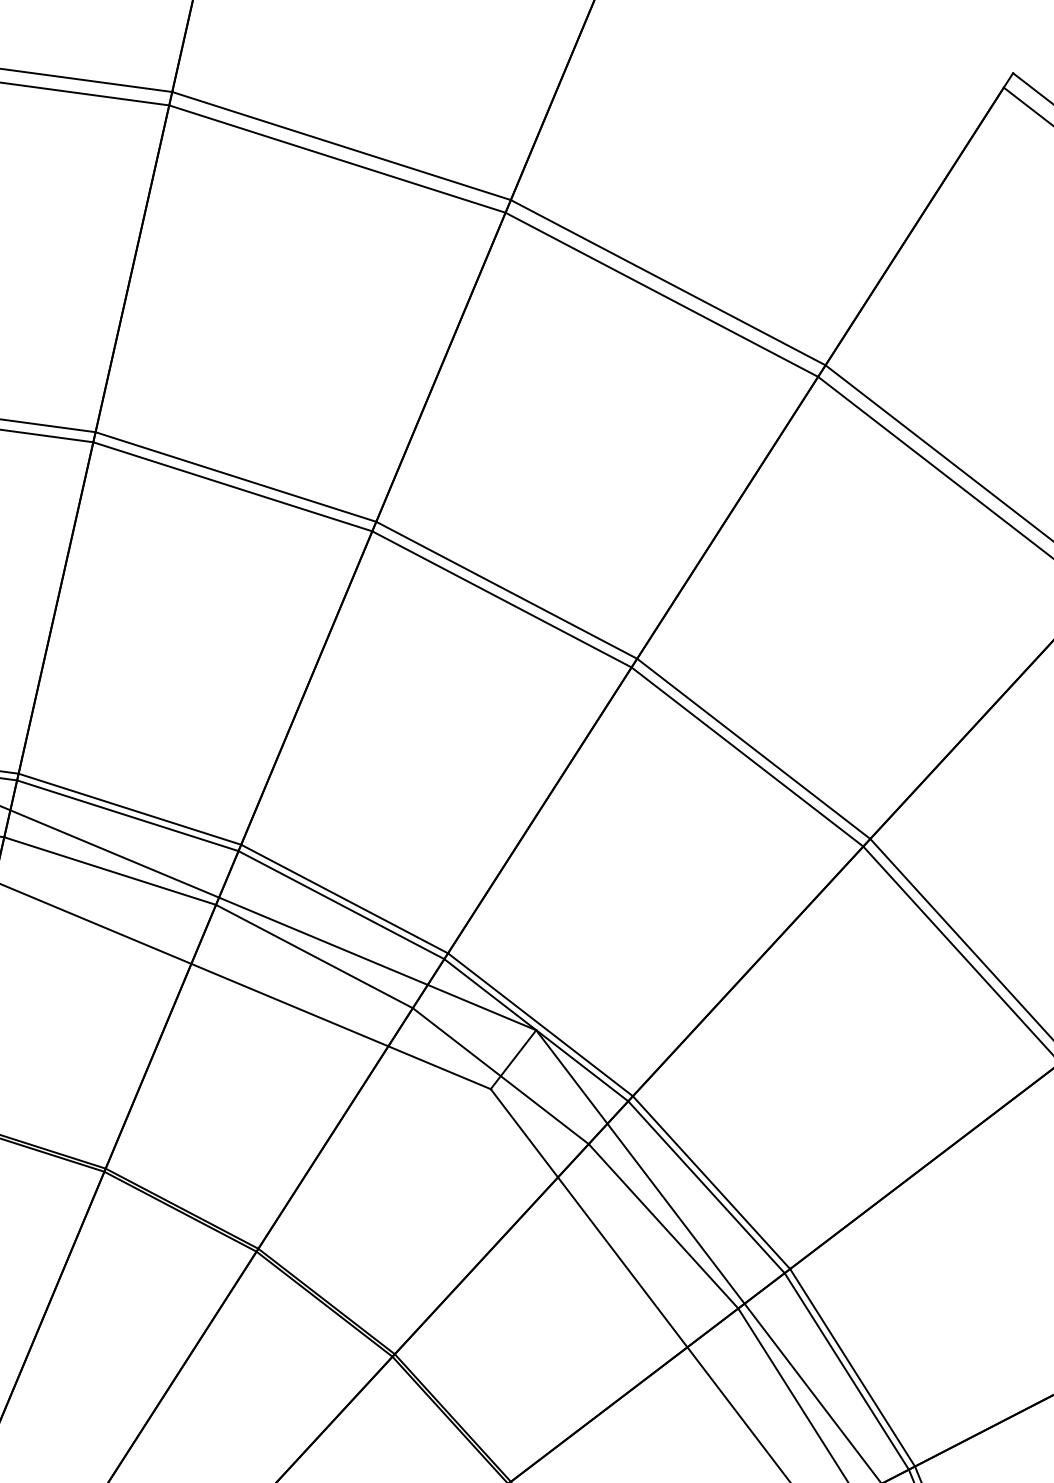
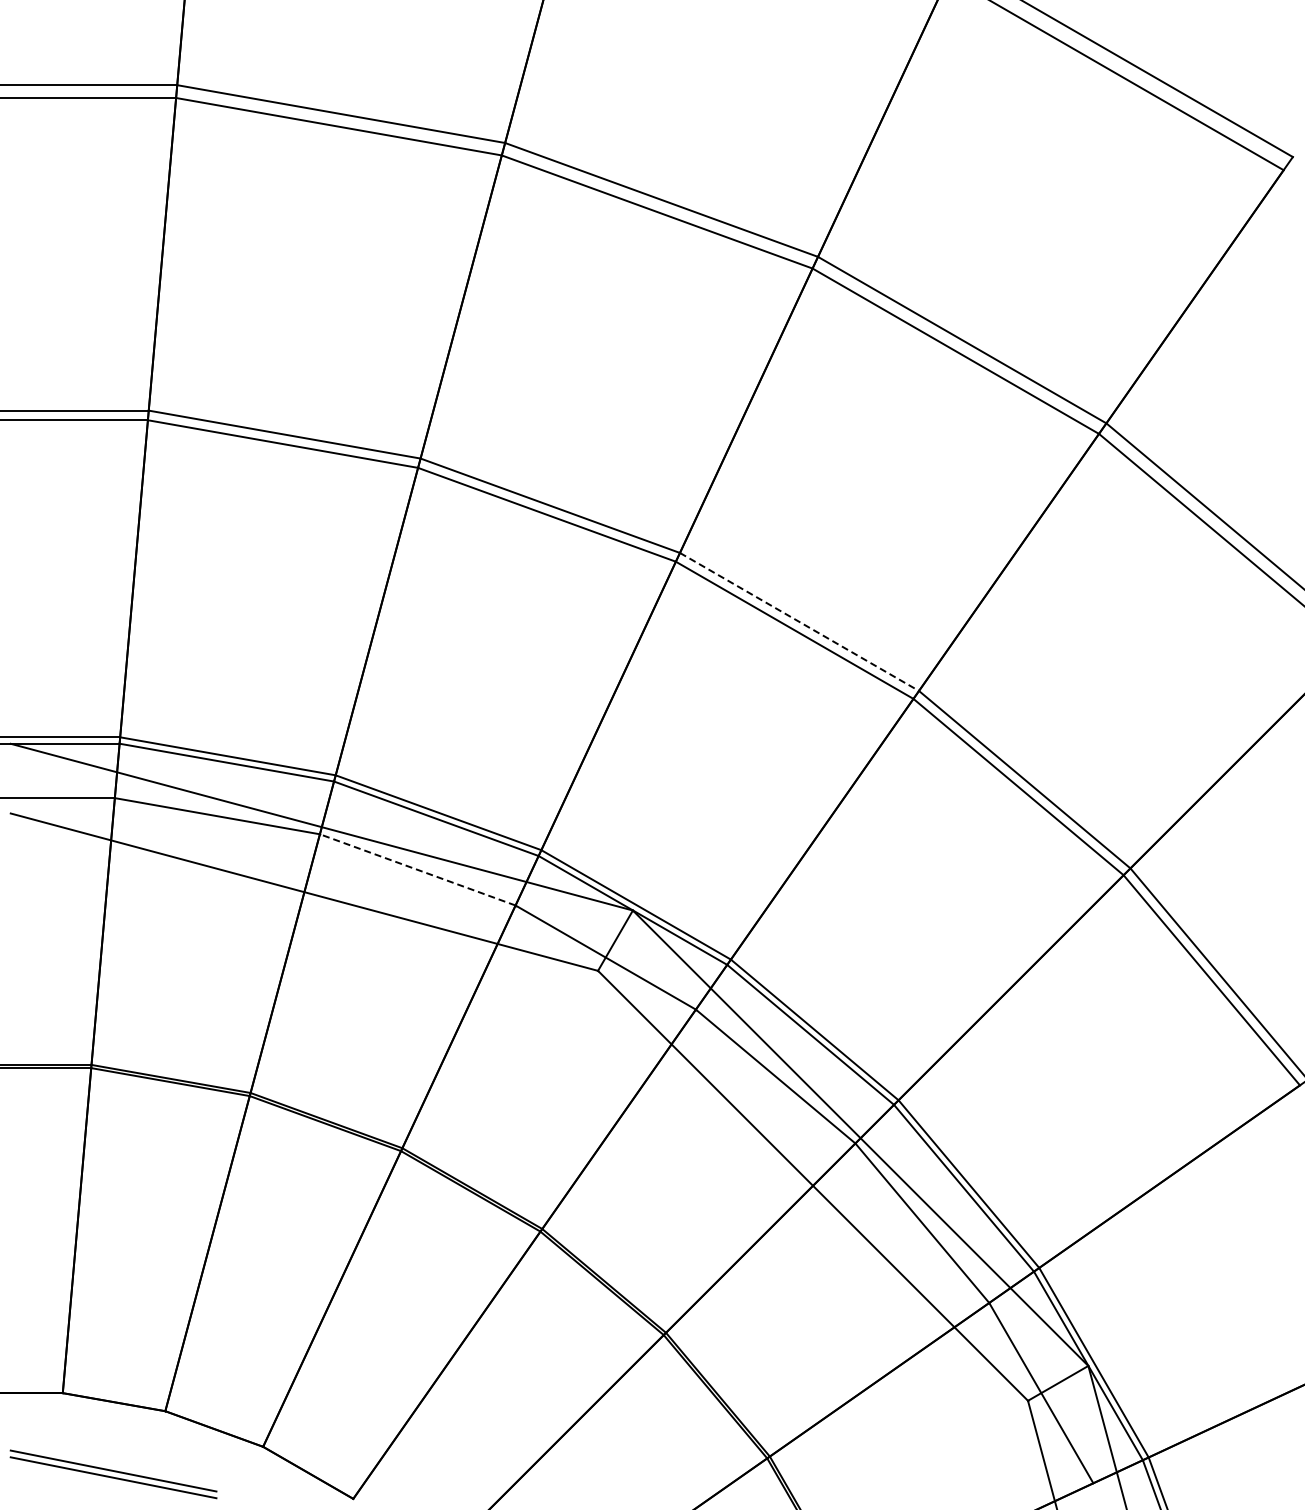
line: (753, 749) -> (799, 622), solid -> dashed
line: (314, 956) -> (417, 869), solid -> dashed

